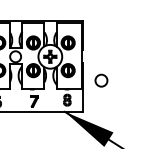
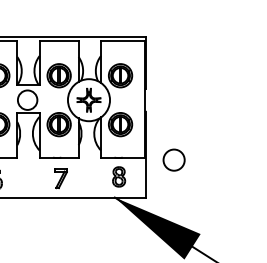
circle: (101, 80) -> (174, 159), moved

